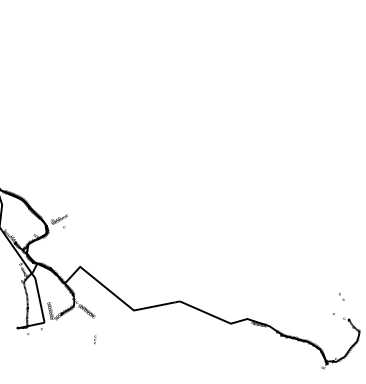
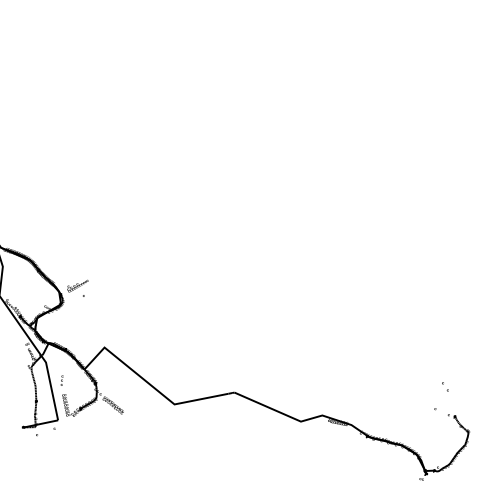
part: (94, 339) -> (61, 380), moved

